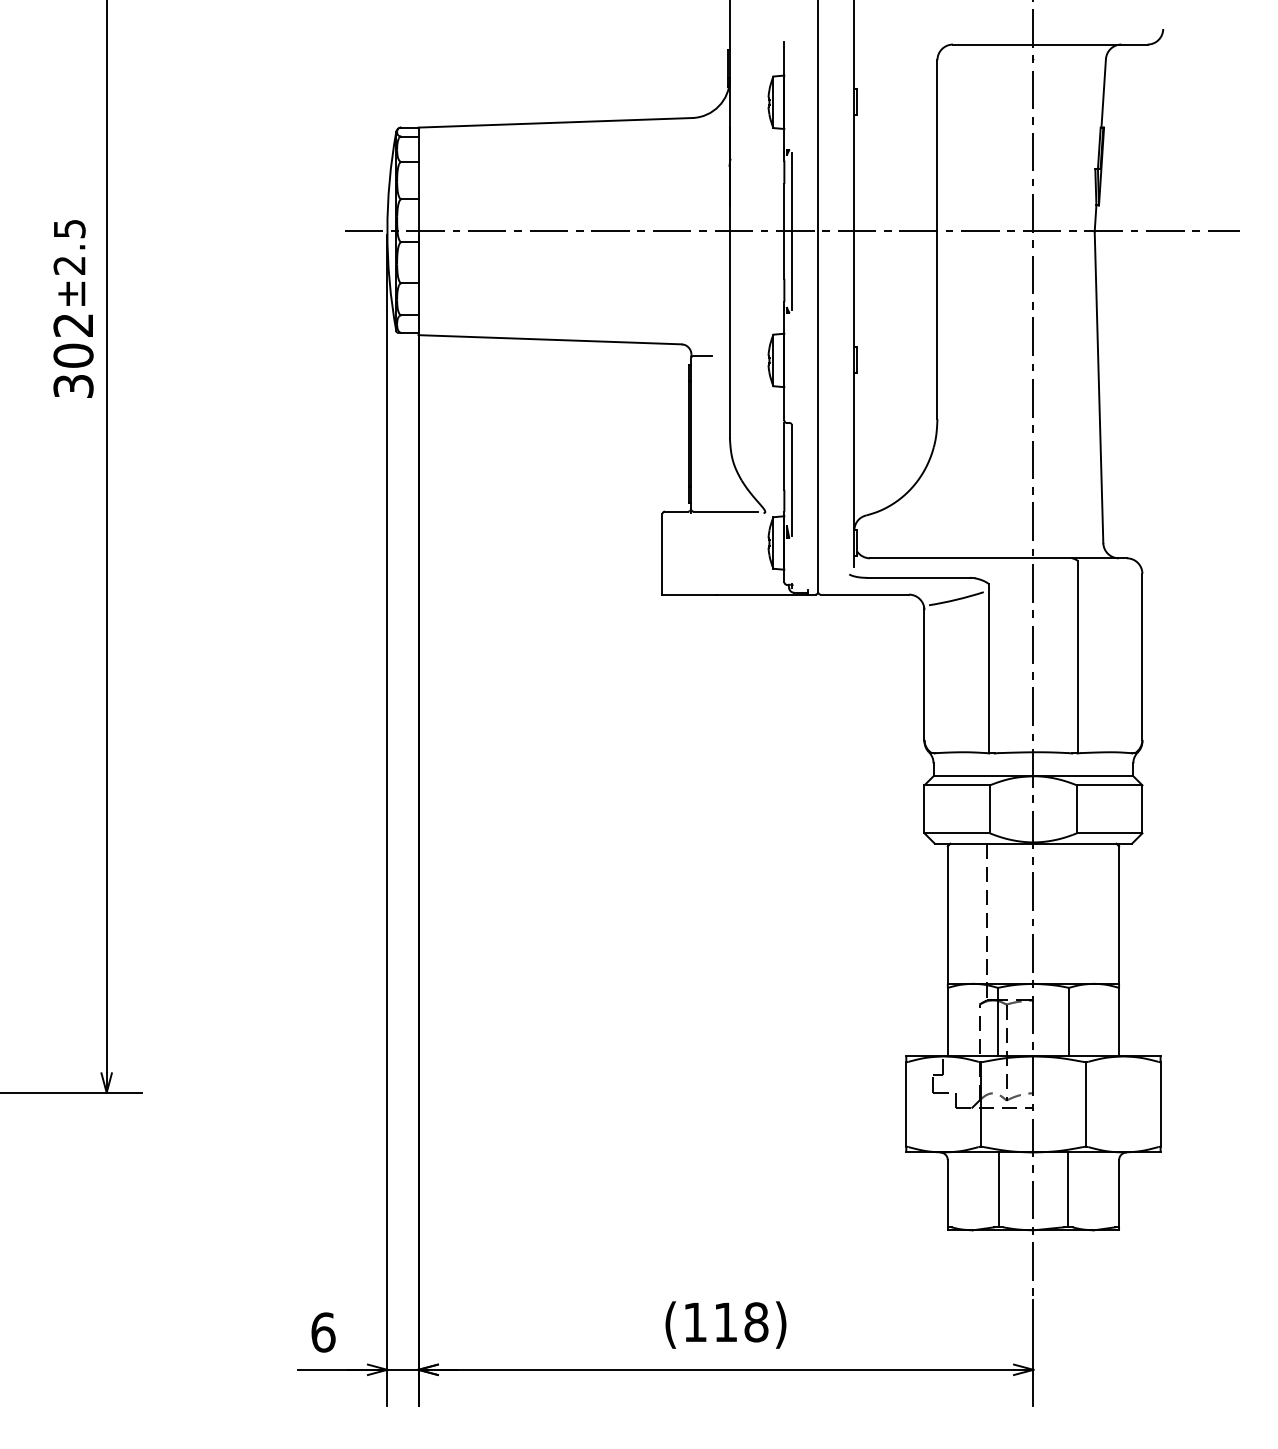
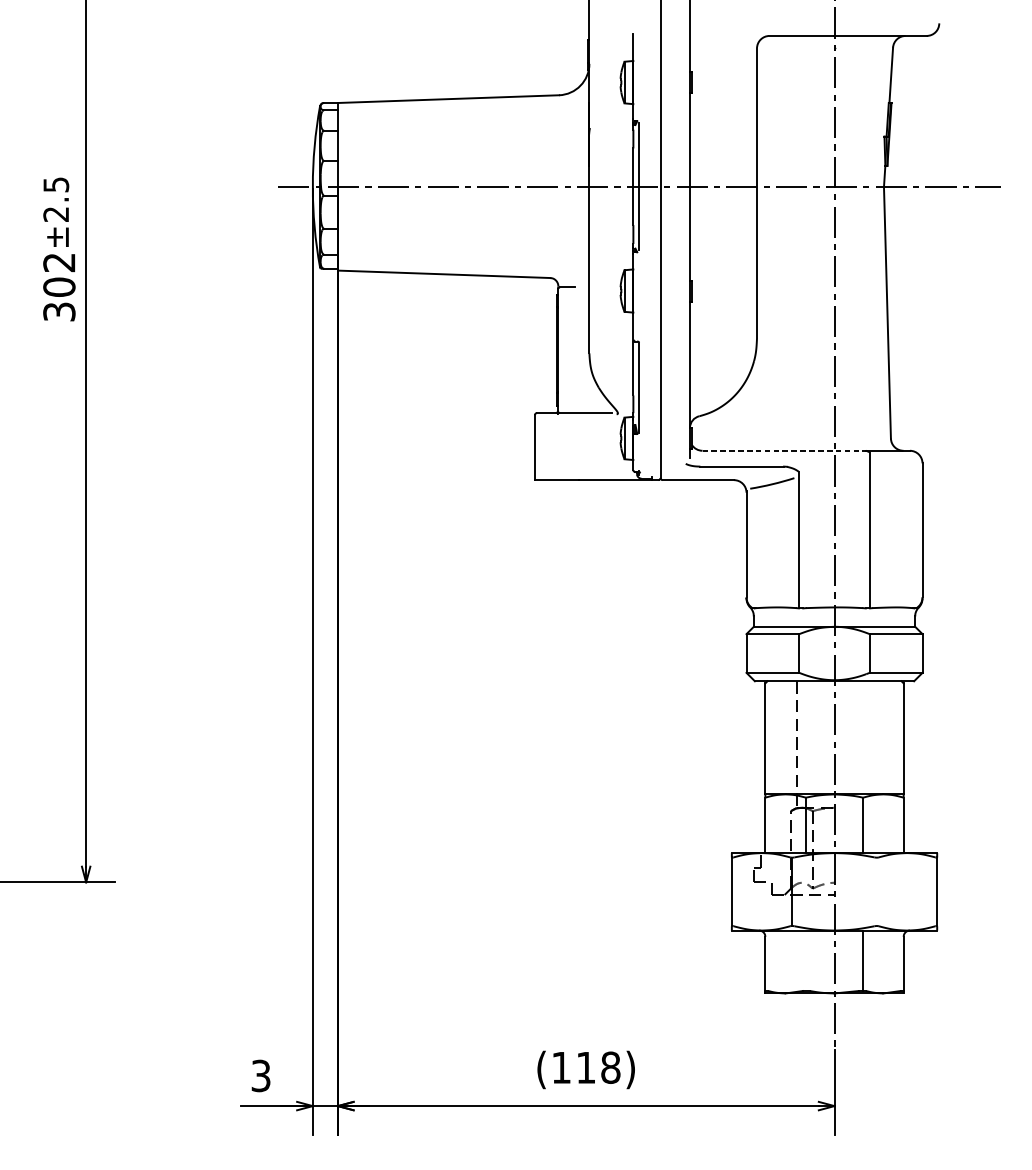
line: (971, 558) -> (784, 450), solid -> dashed
line: (1085, 1104) -> (876, 891), removed
line: (998, 1189) -> (806, 960), removed
text: (323, 1332) -> (261, 1075), 6 -> 3

